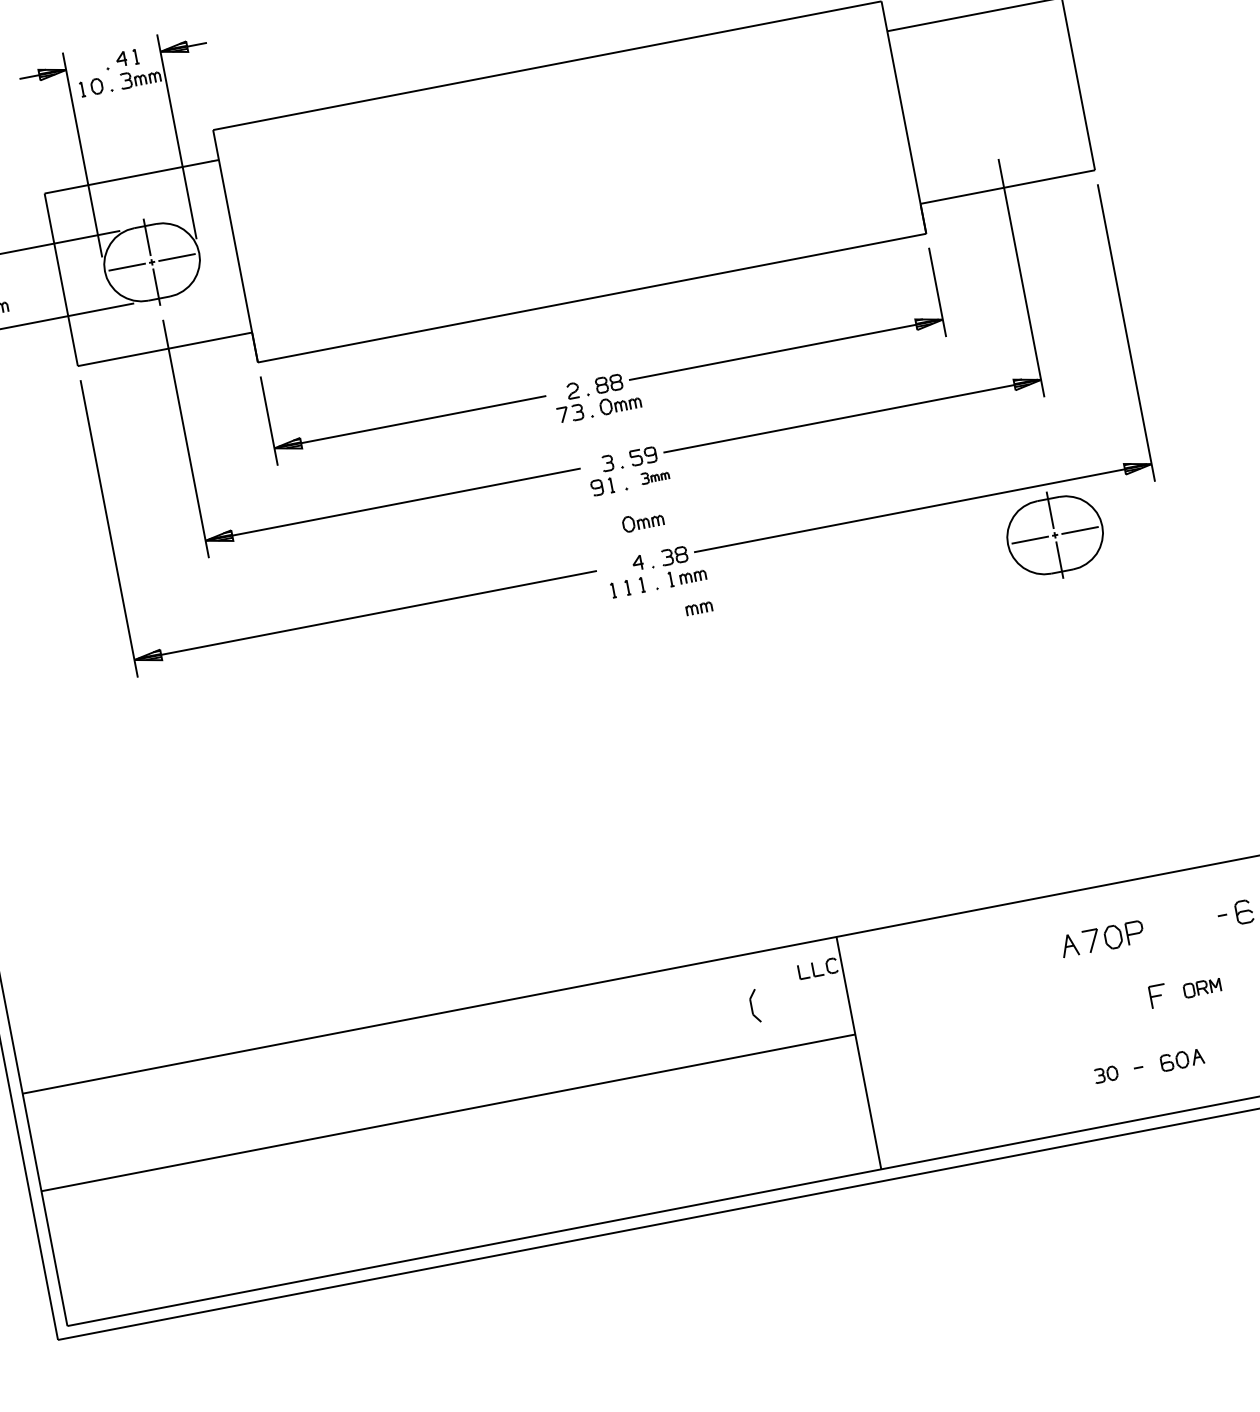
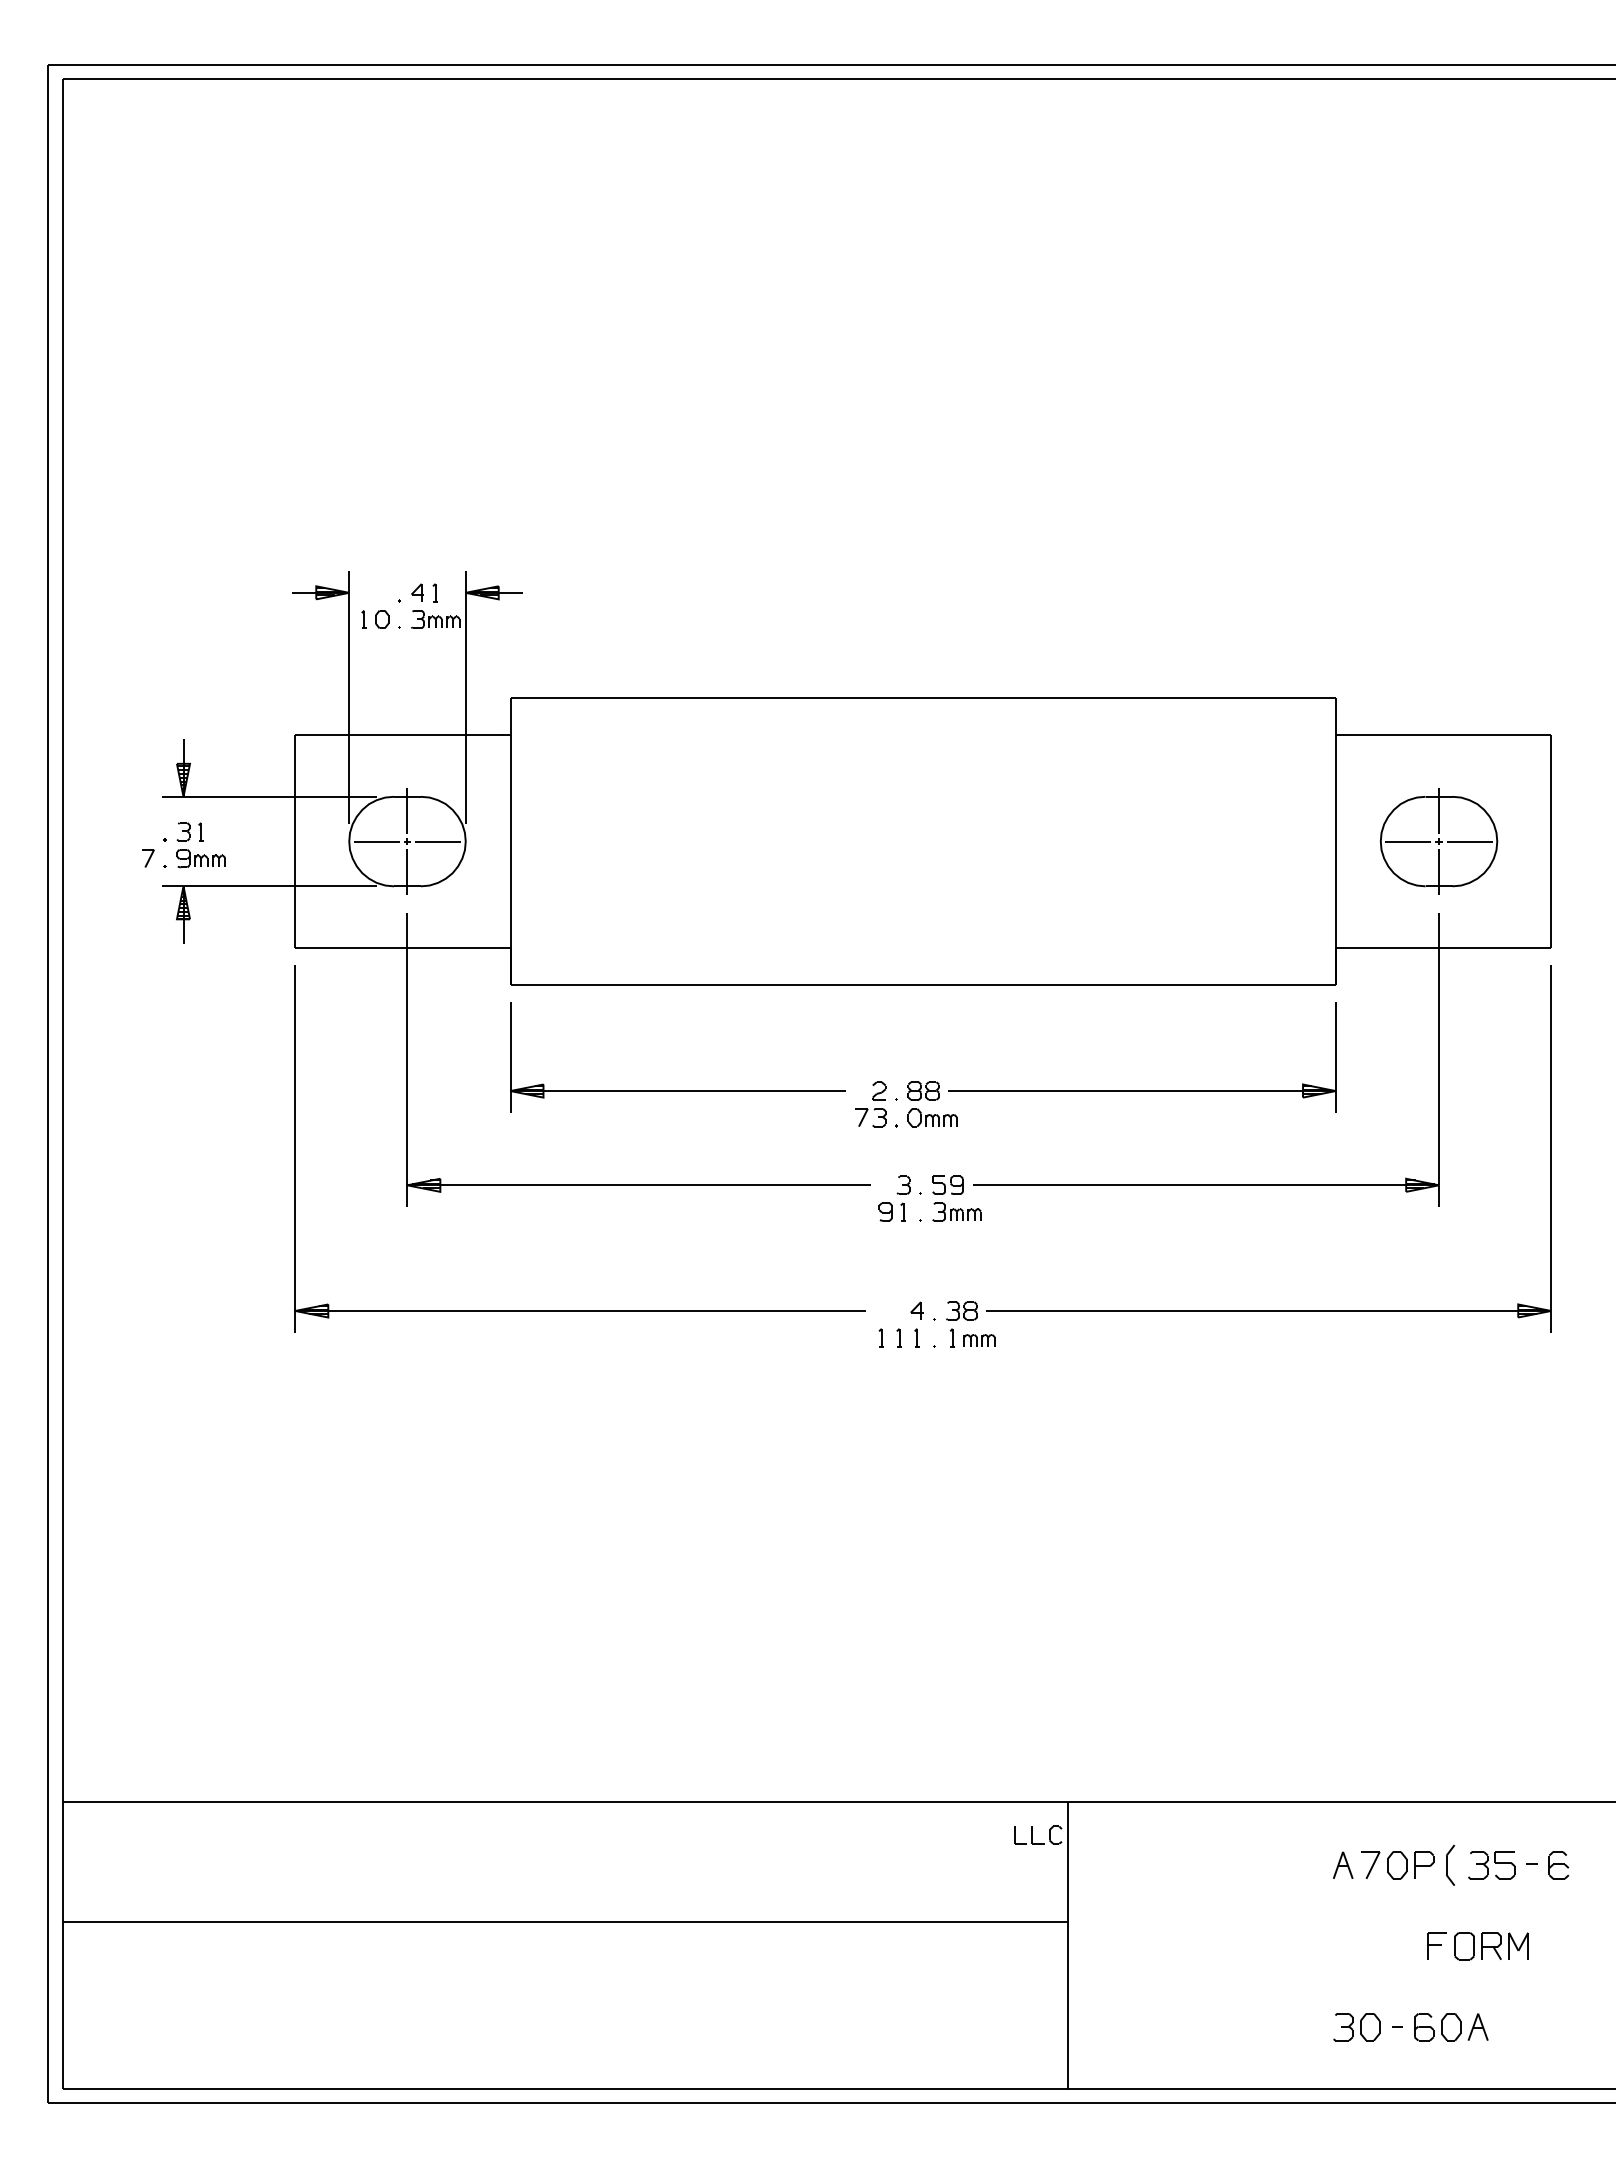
part: (654, 476) -> (956, 1211), size x1.43
part: (642, 521) -> (932, 1262), removed
part: (1054, 535) -> (1438, 841), moved
part: (699, 608) -> (979, 1379), removed
part: (1189, 922) -> (1491, 1865), added
part: (1202, 988) -> (1491, 1946), size x1.67
part: (754, 1005) -> (1450, 1864), moved
part: (1182, 1060) -> (1451, 2027), size x1.43
part: (1105, 1074) -> (1356, 2027), size x1.67

